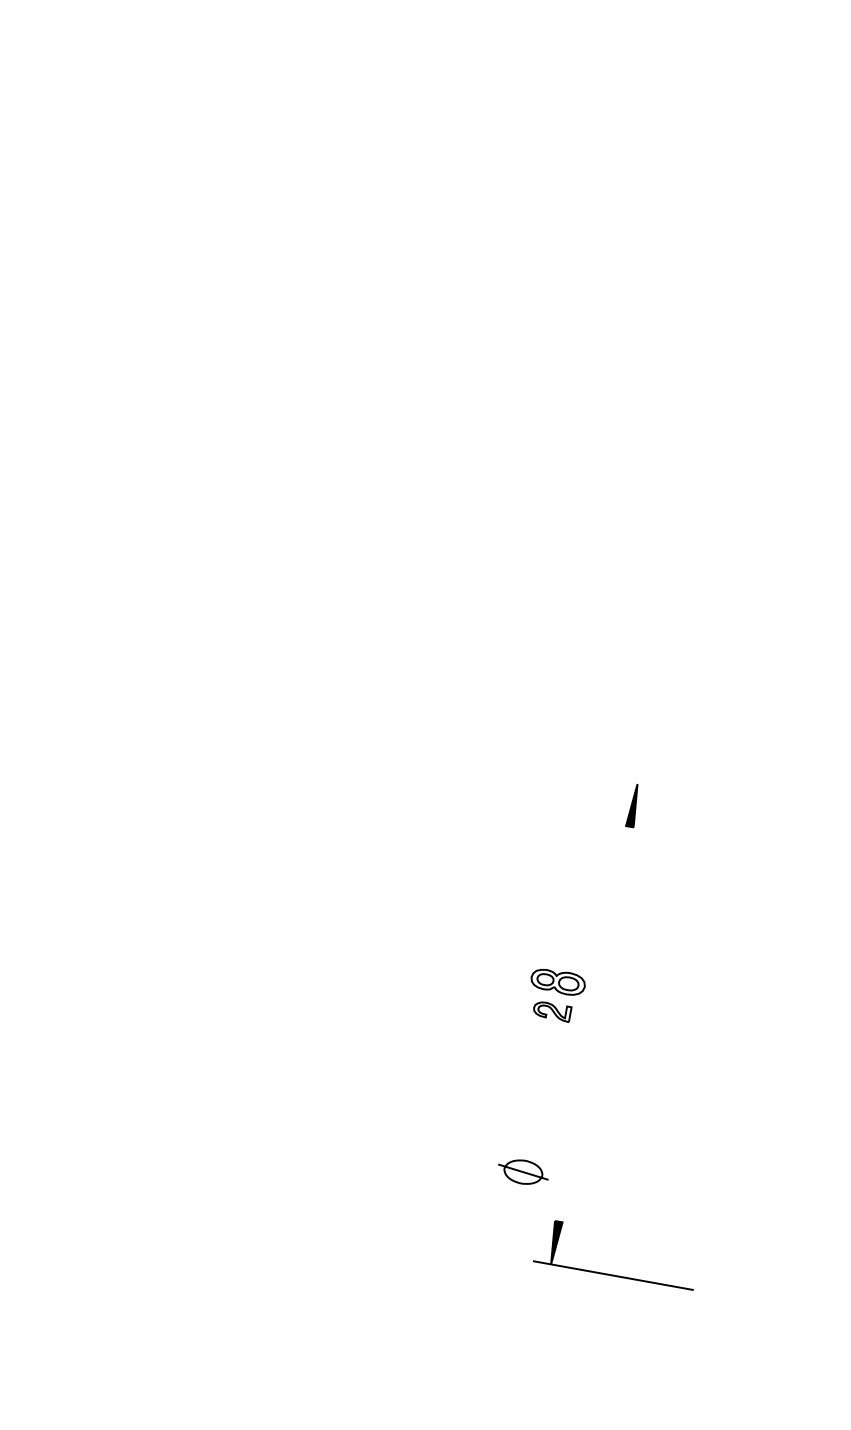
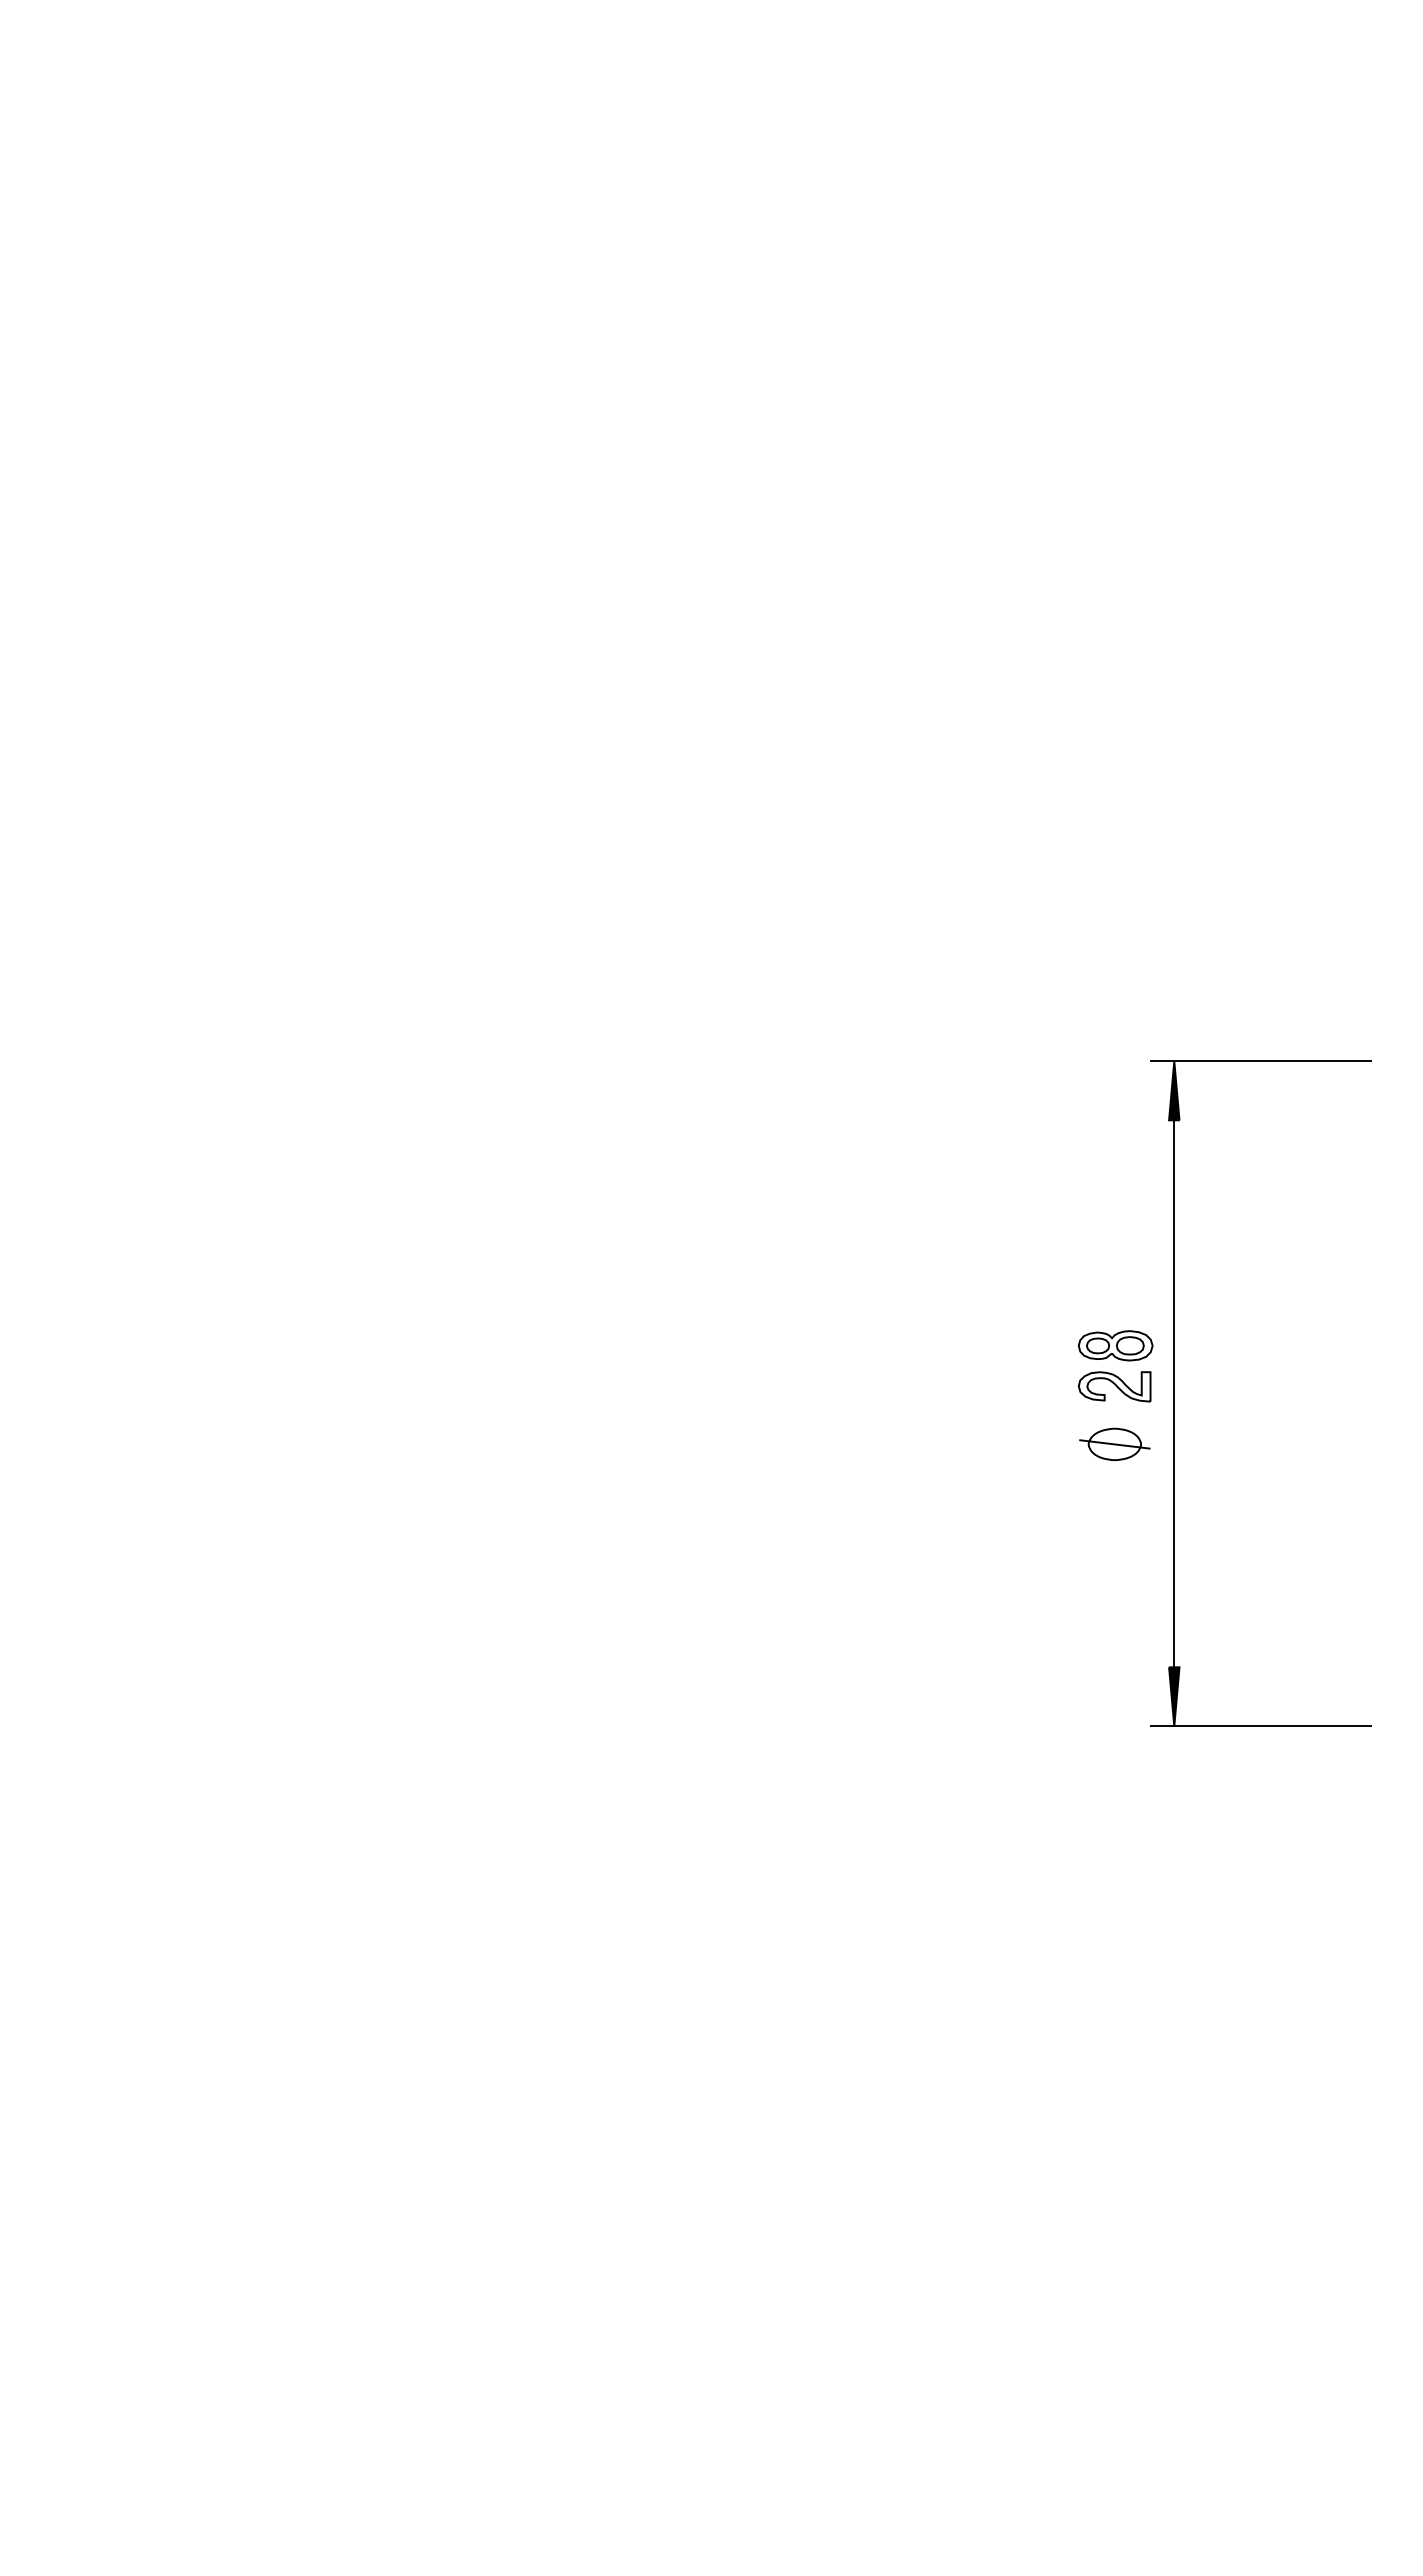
line: (699, 795) -> (1260, 1061), added
part: (552, 1011) -> (1114, 1386), size x1.43
line: (594, 1024) -> (1174, 1393), added
part: (523, 1171) -> (1114, 1443), moved

